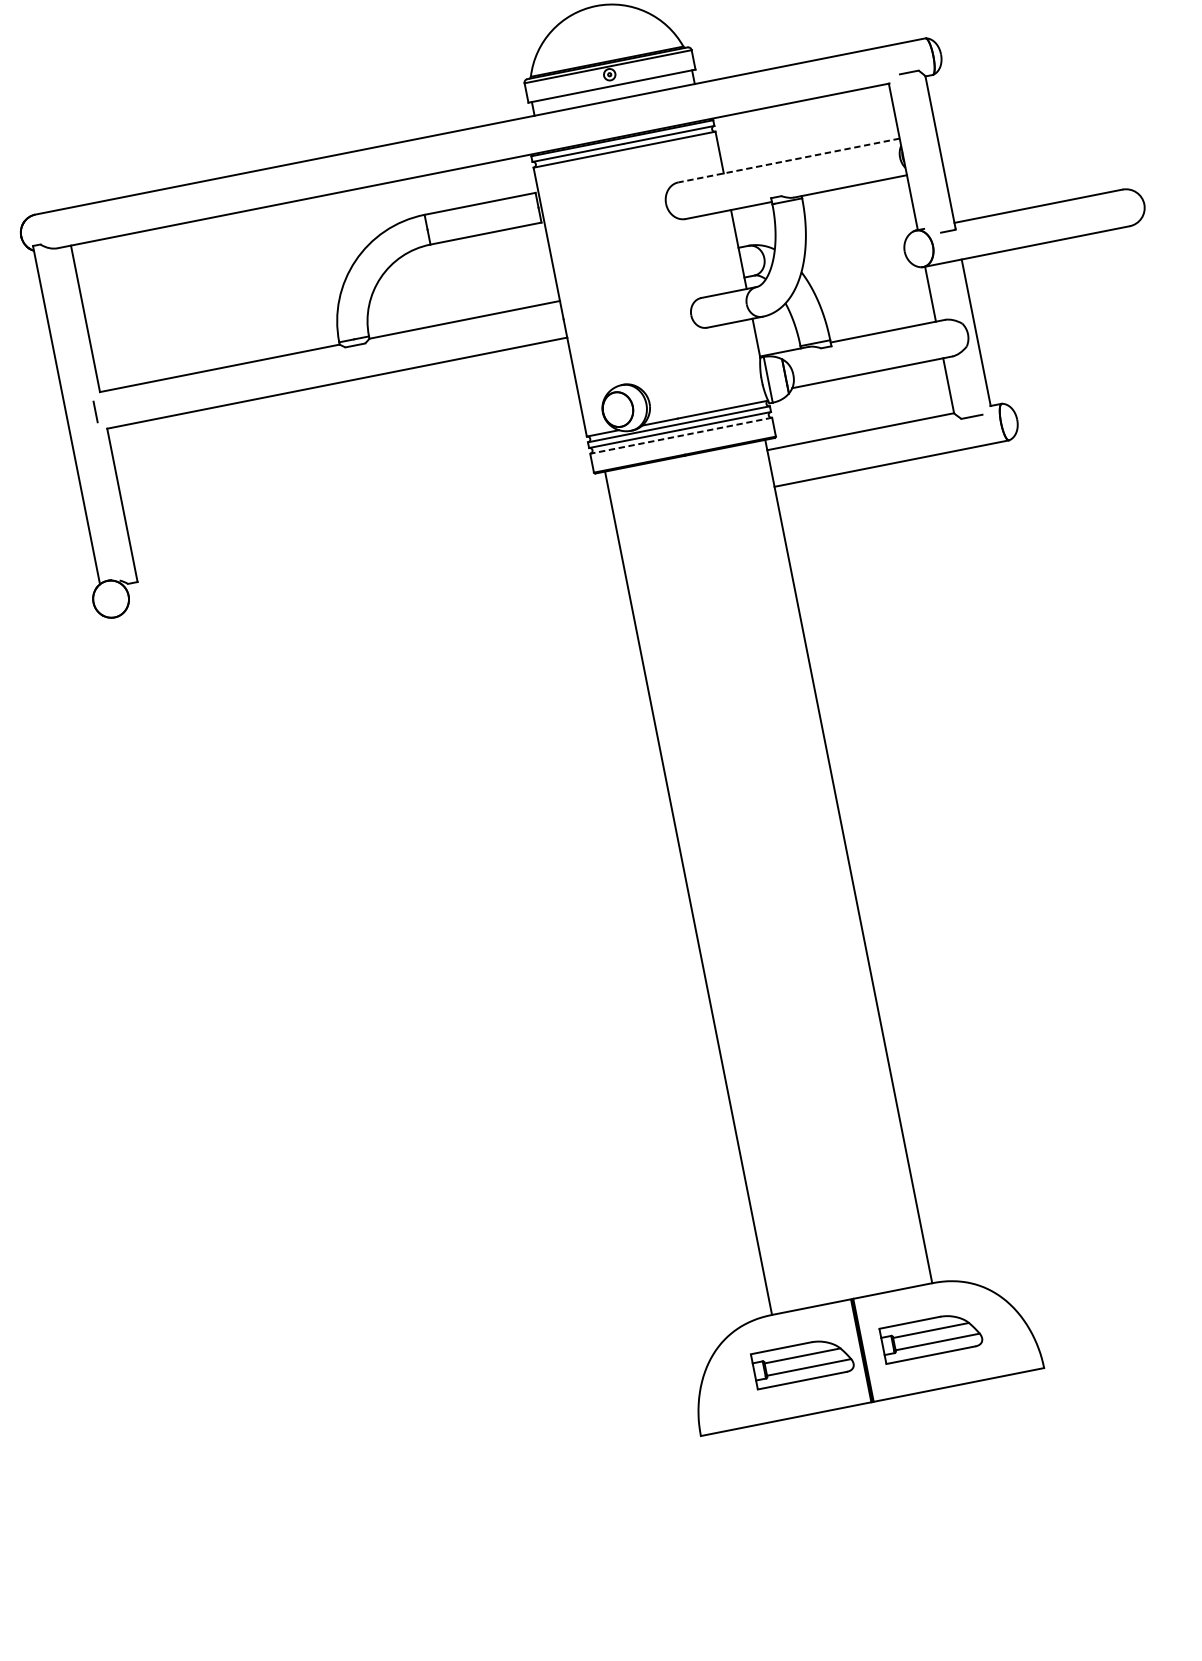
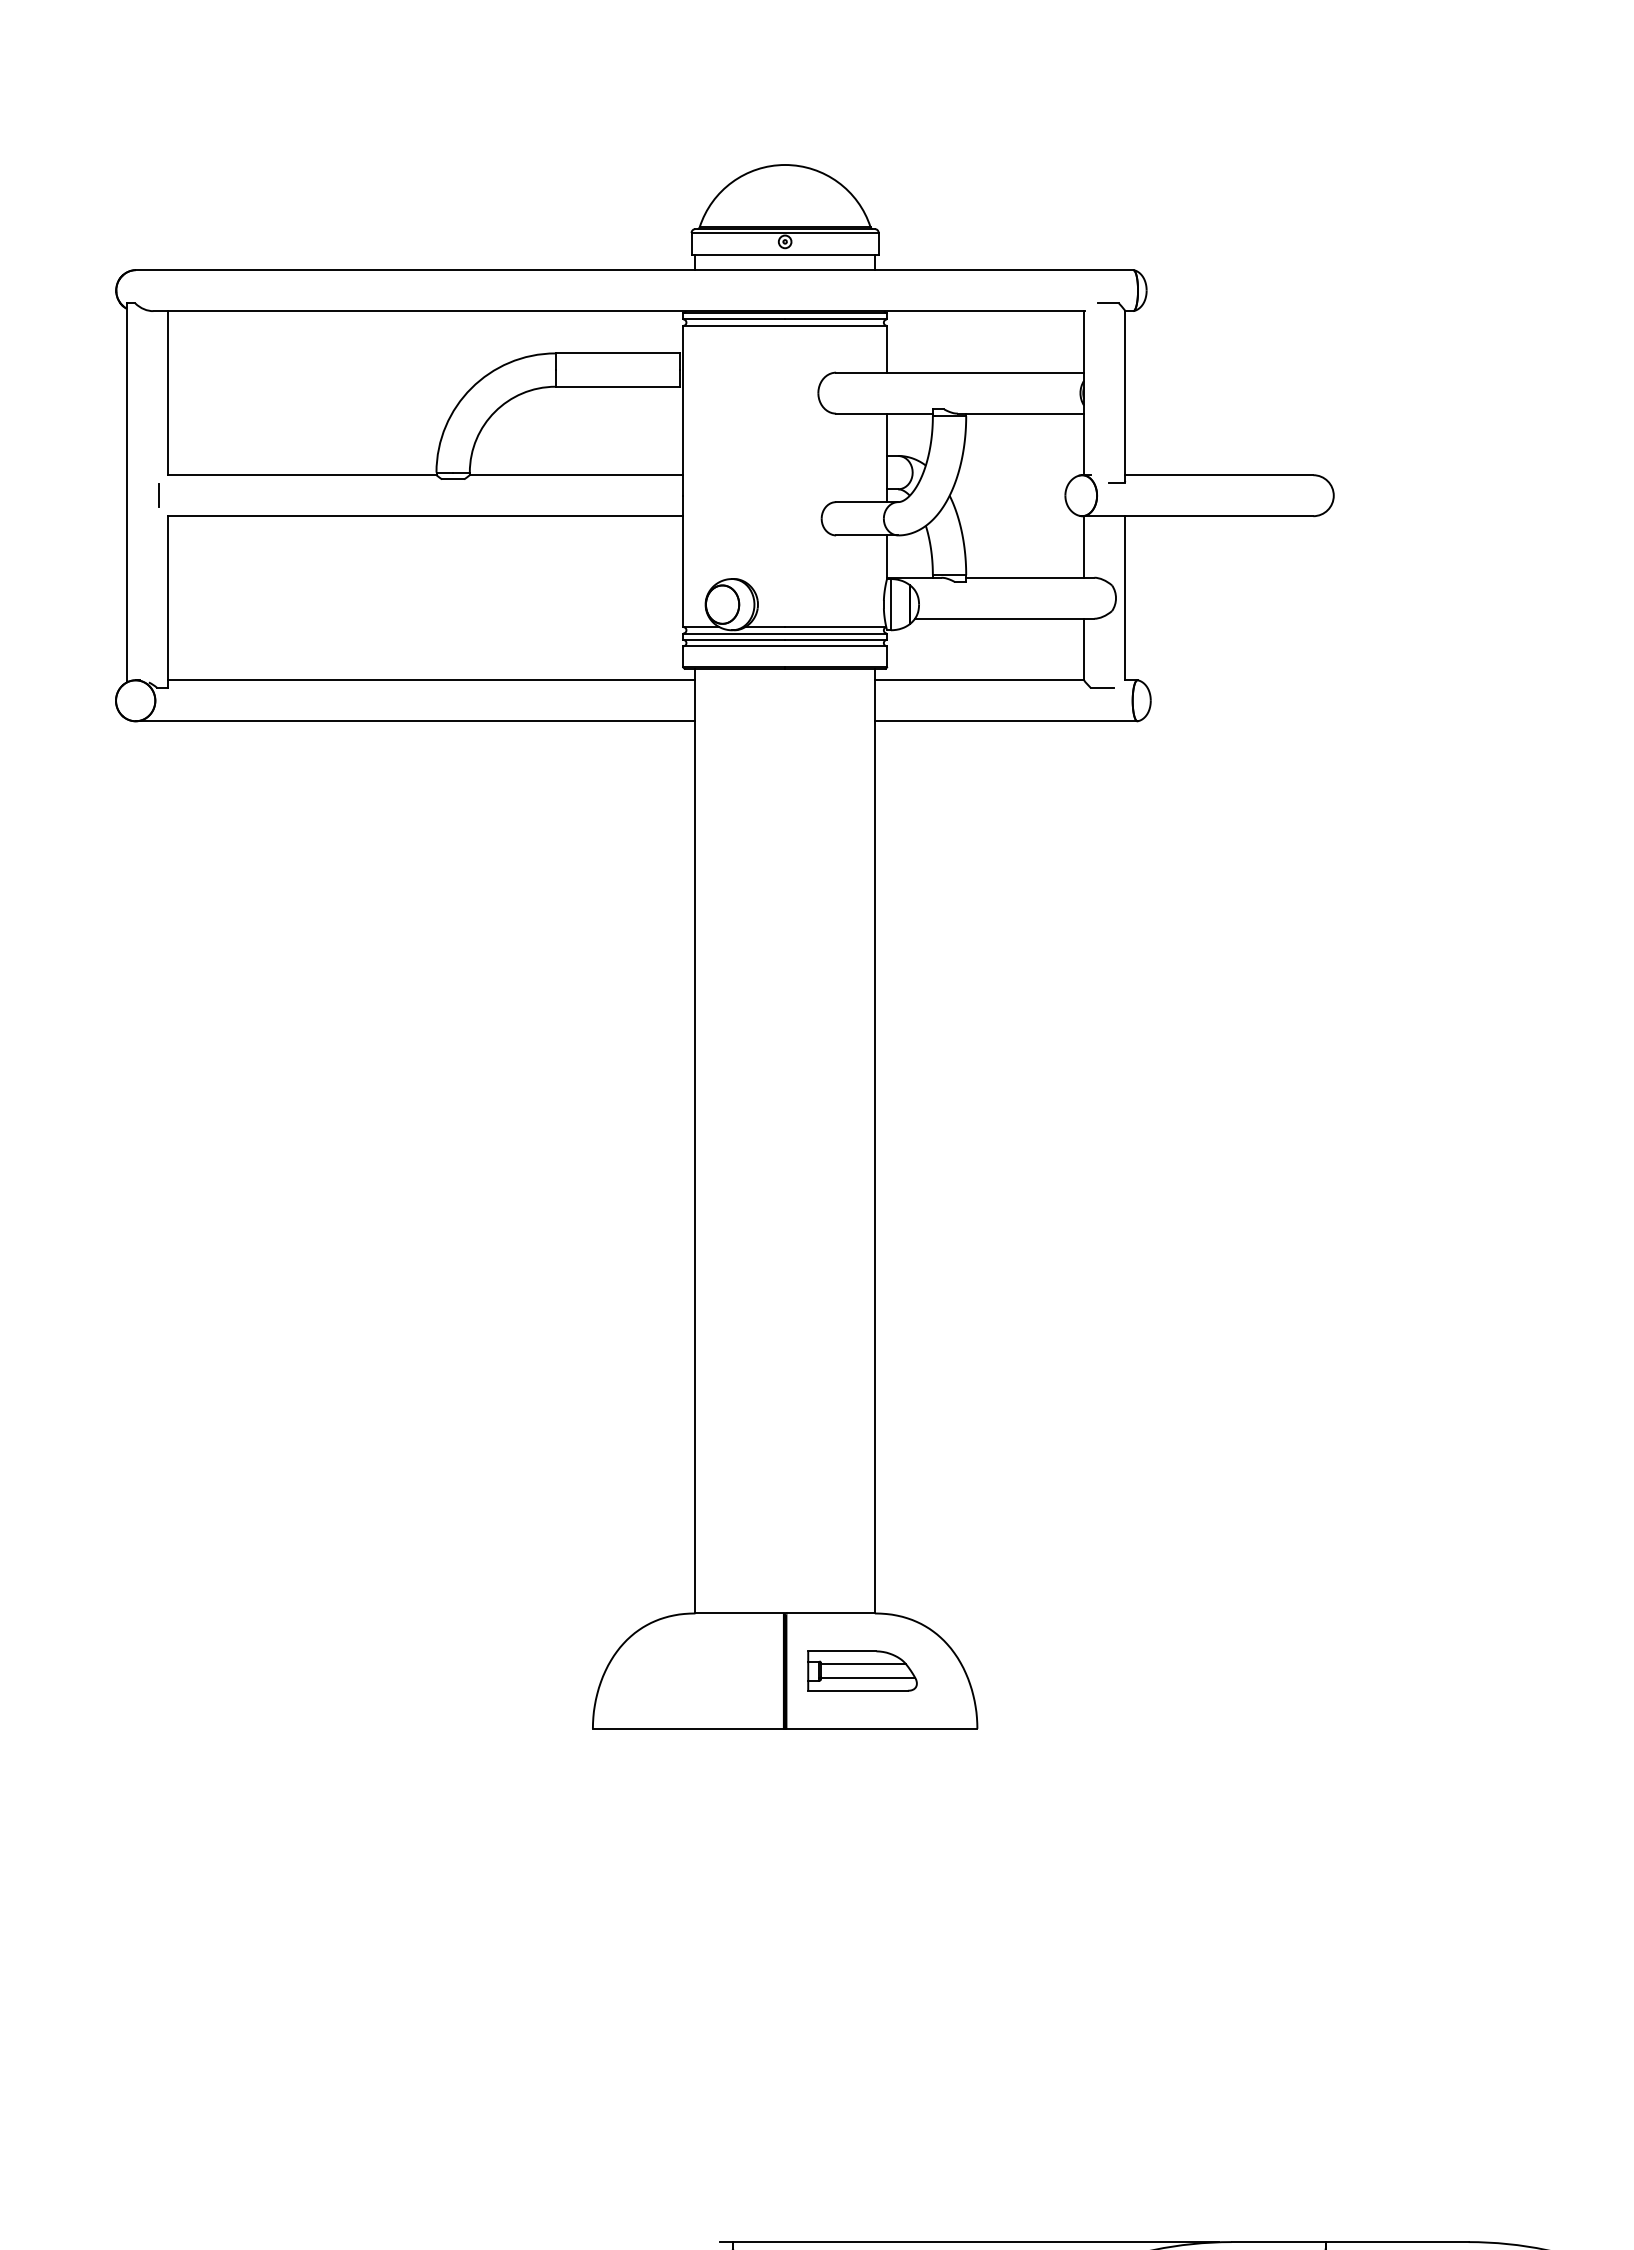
line: (788, 160) -> (959, 372), dashed -> solid
line: (681, 435) -> (785, 646), dashed -> solid
line: (371, 528) -> (431, 680), added
line: (364, 568) -> (415, 721), added
part: (802, 1361) -> (718, 1670), removed

